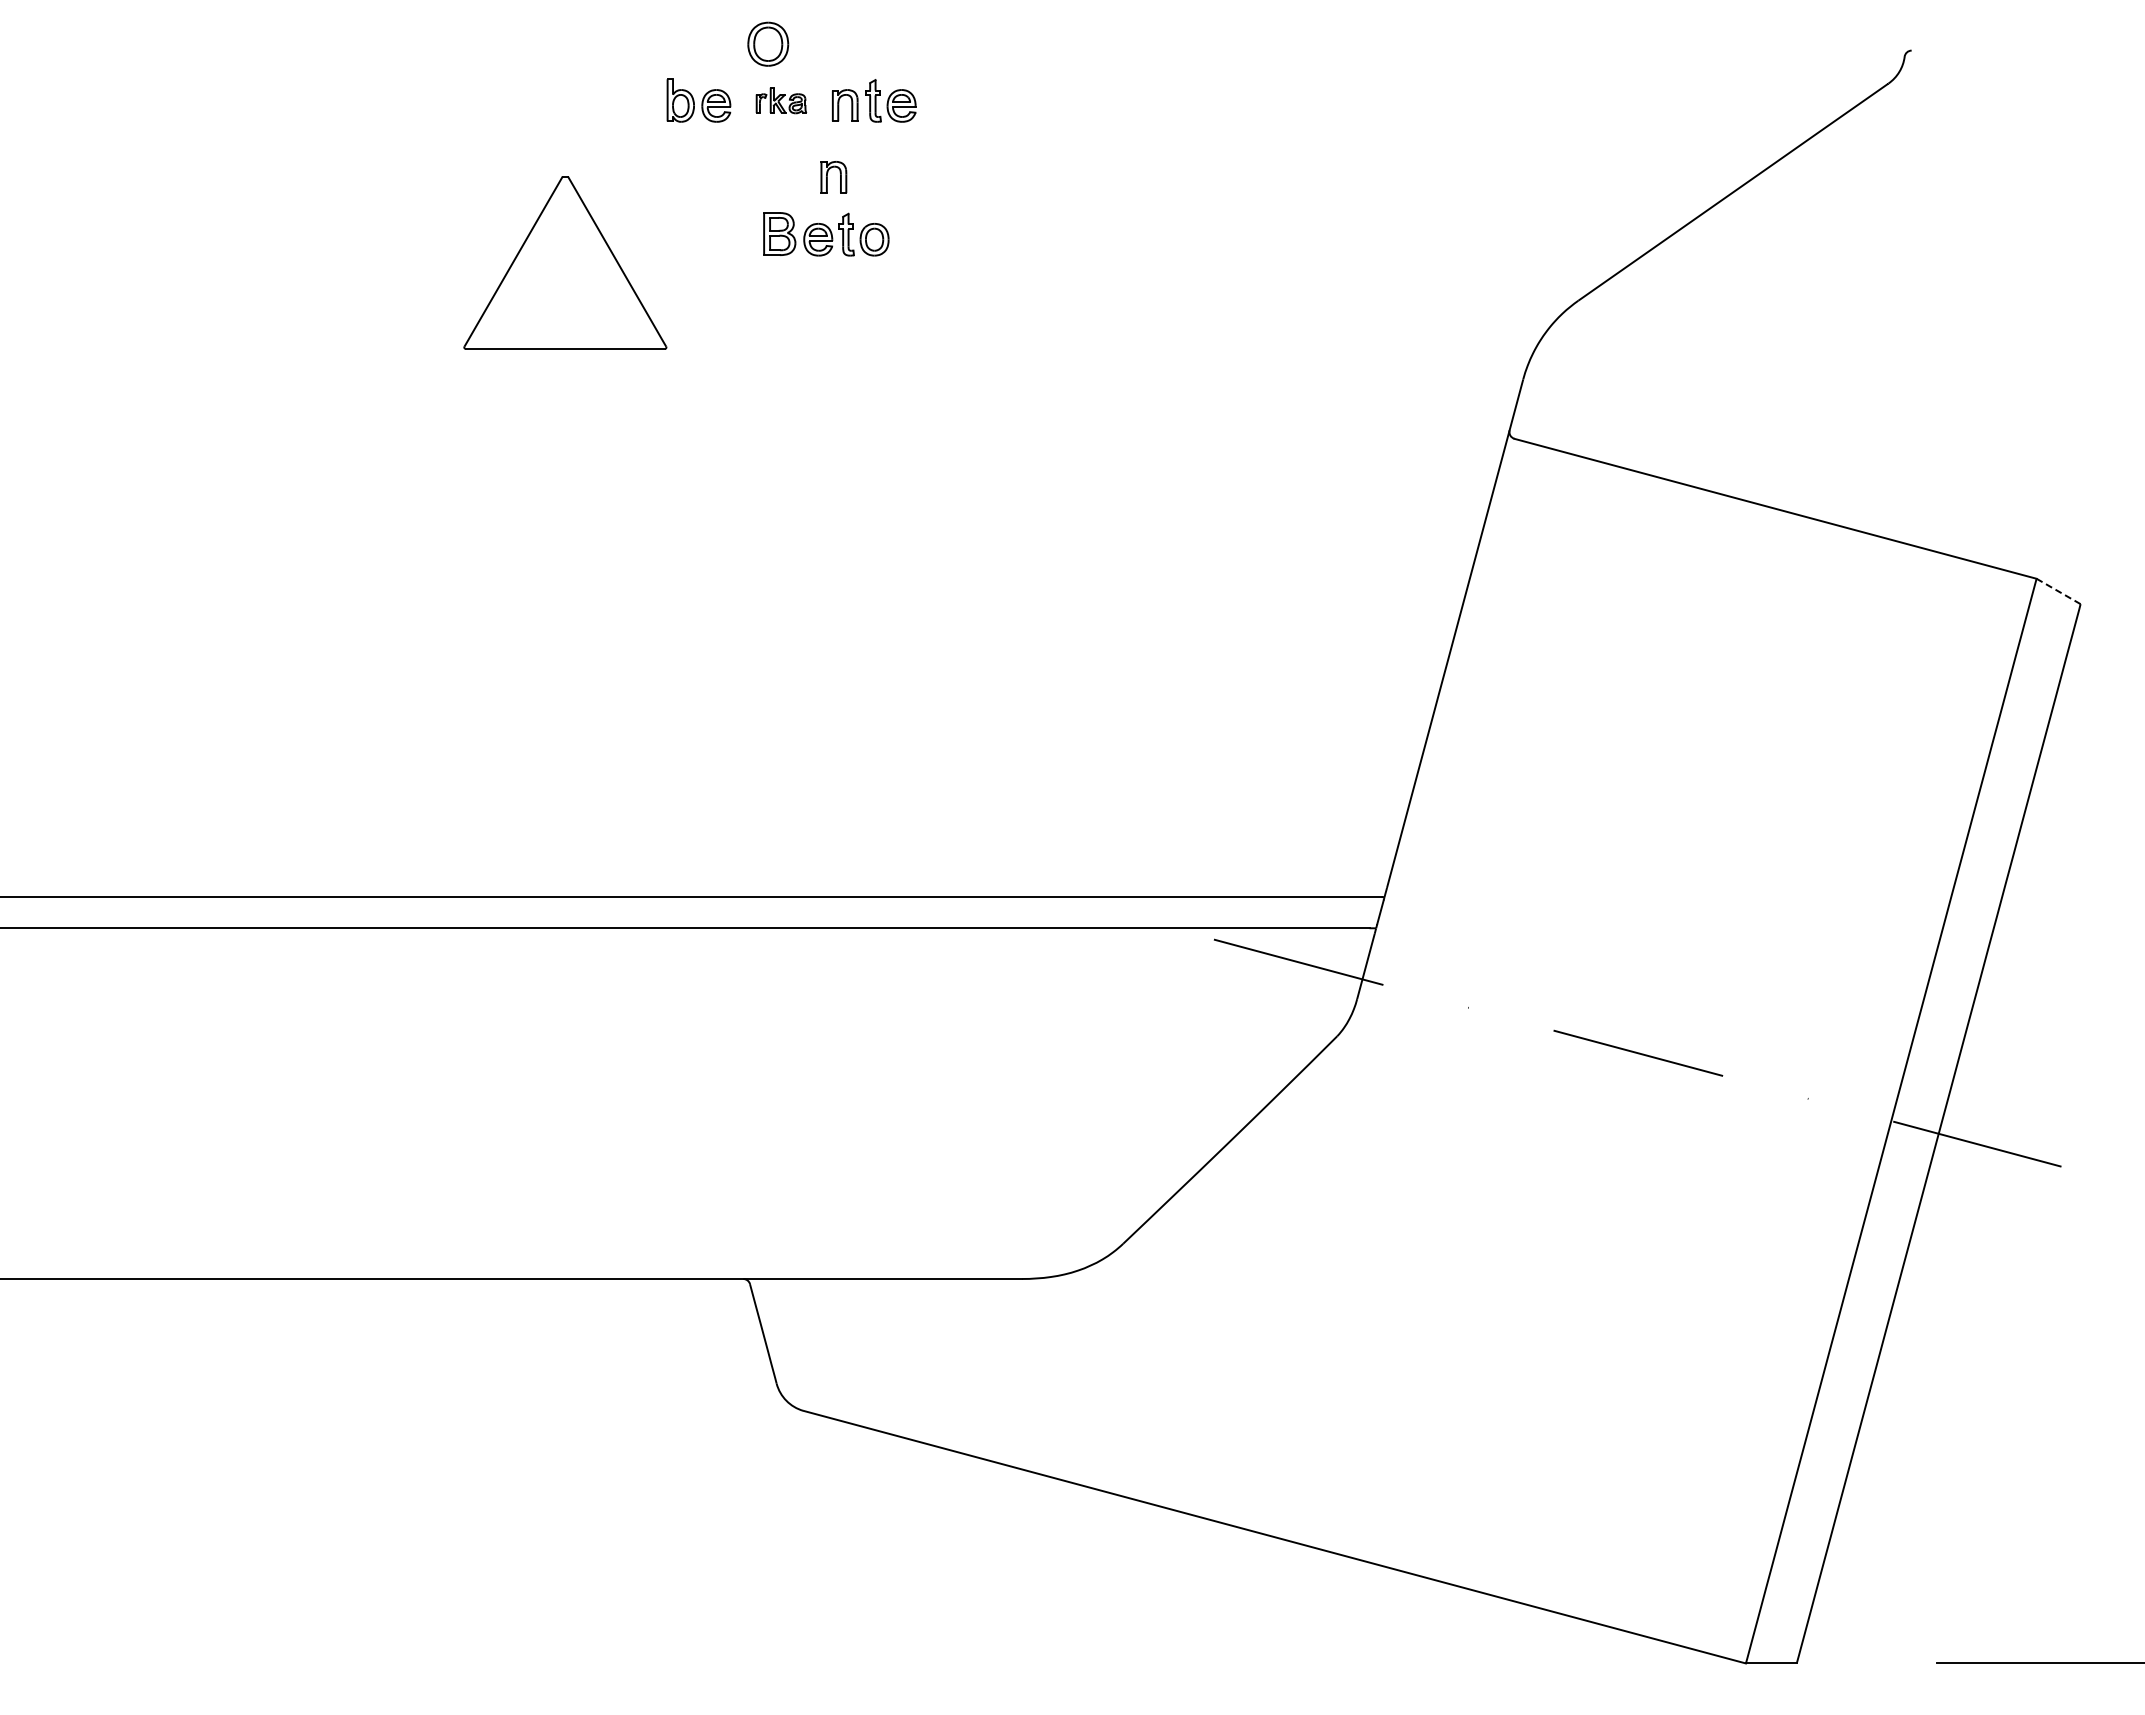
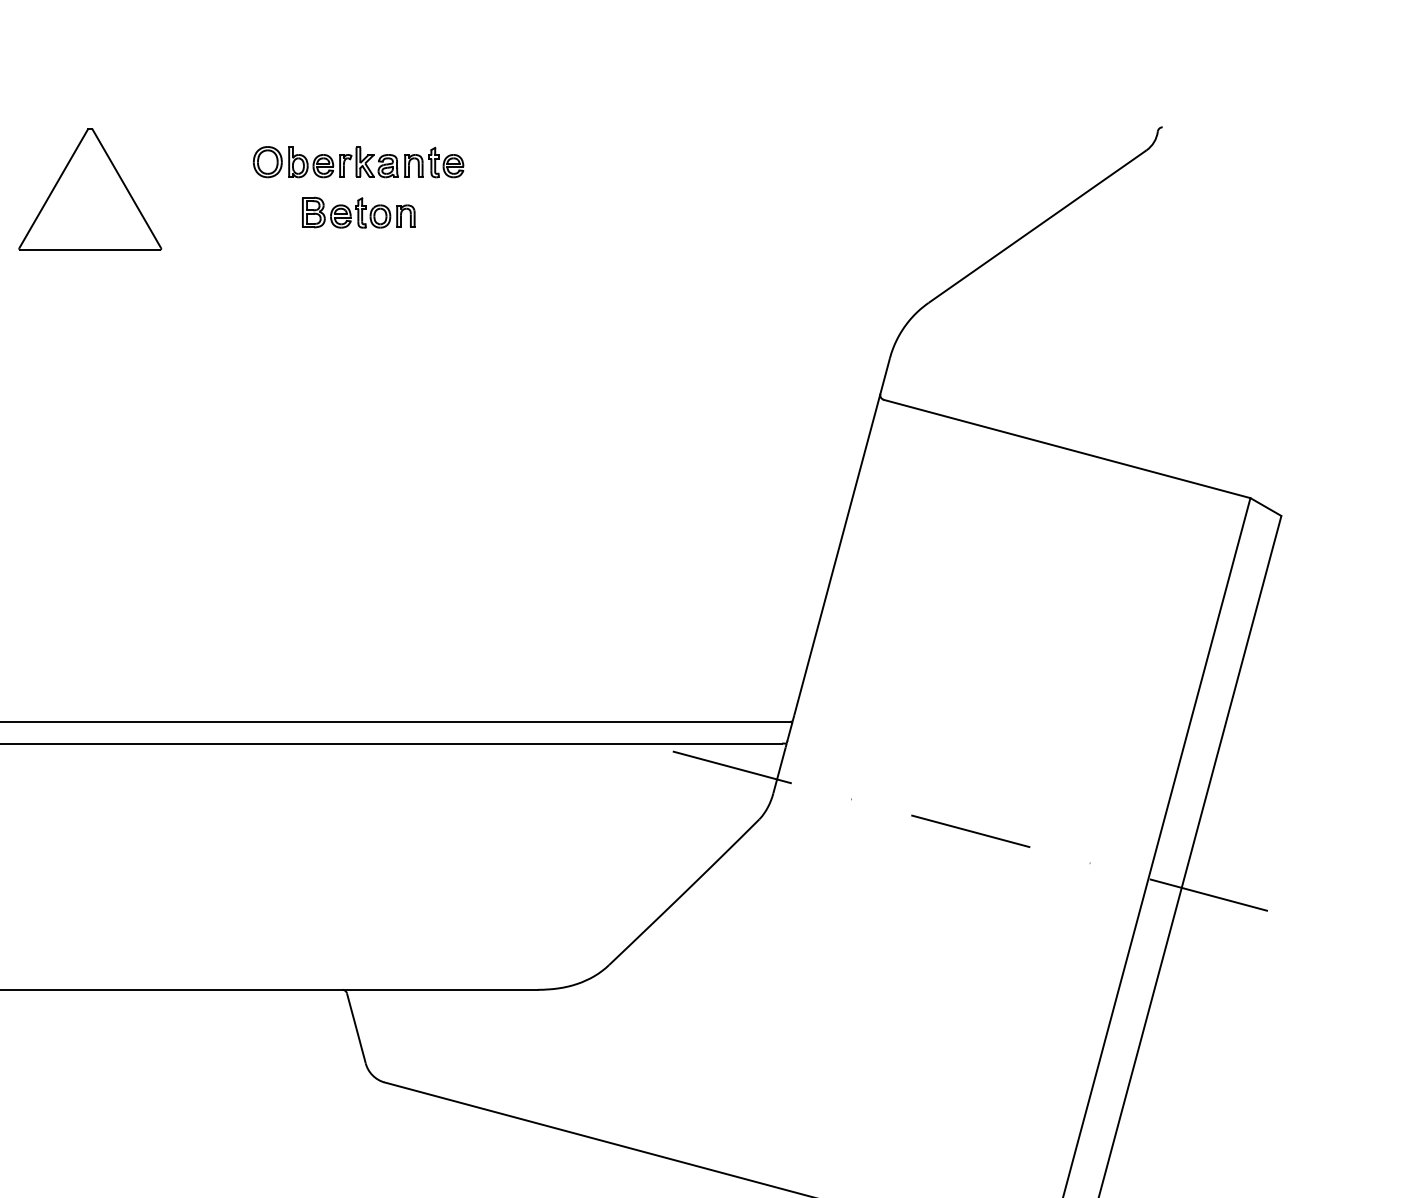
part: (768, 43) -> (268, 161), moved
part: (781, 100) -> (369, 162), size x1.67
part: (826, 234) -> (346, 212), moved
part: (565, 262) -> (90, 188), moved
line: (2058, 591) -> (1265, 507), dashed -> solid

